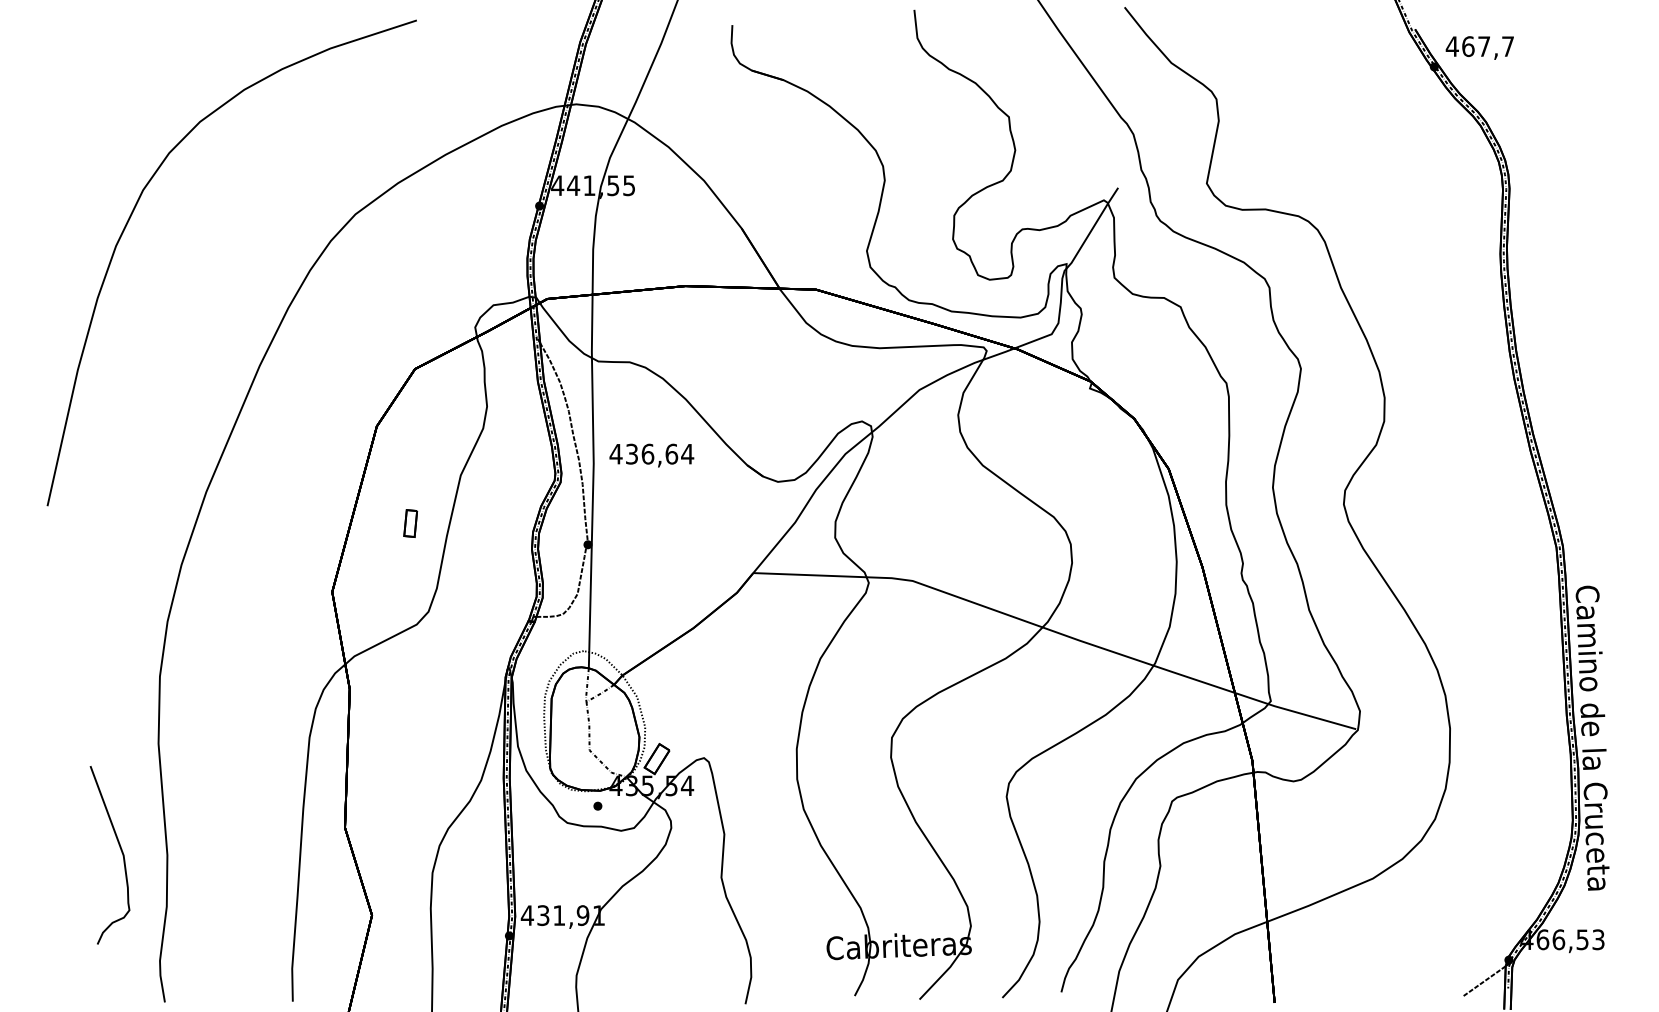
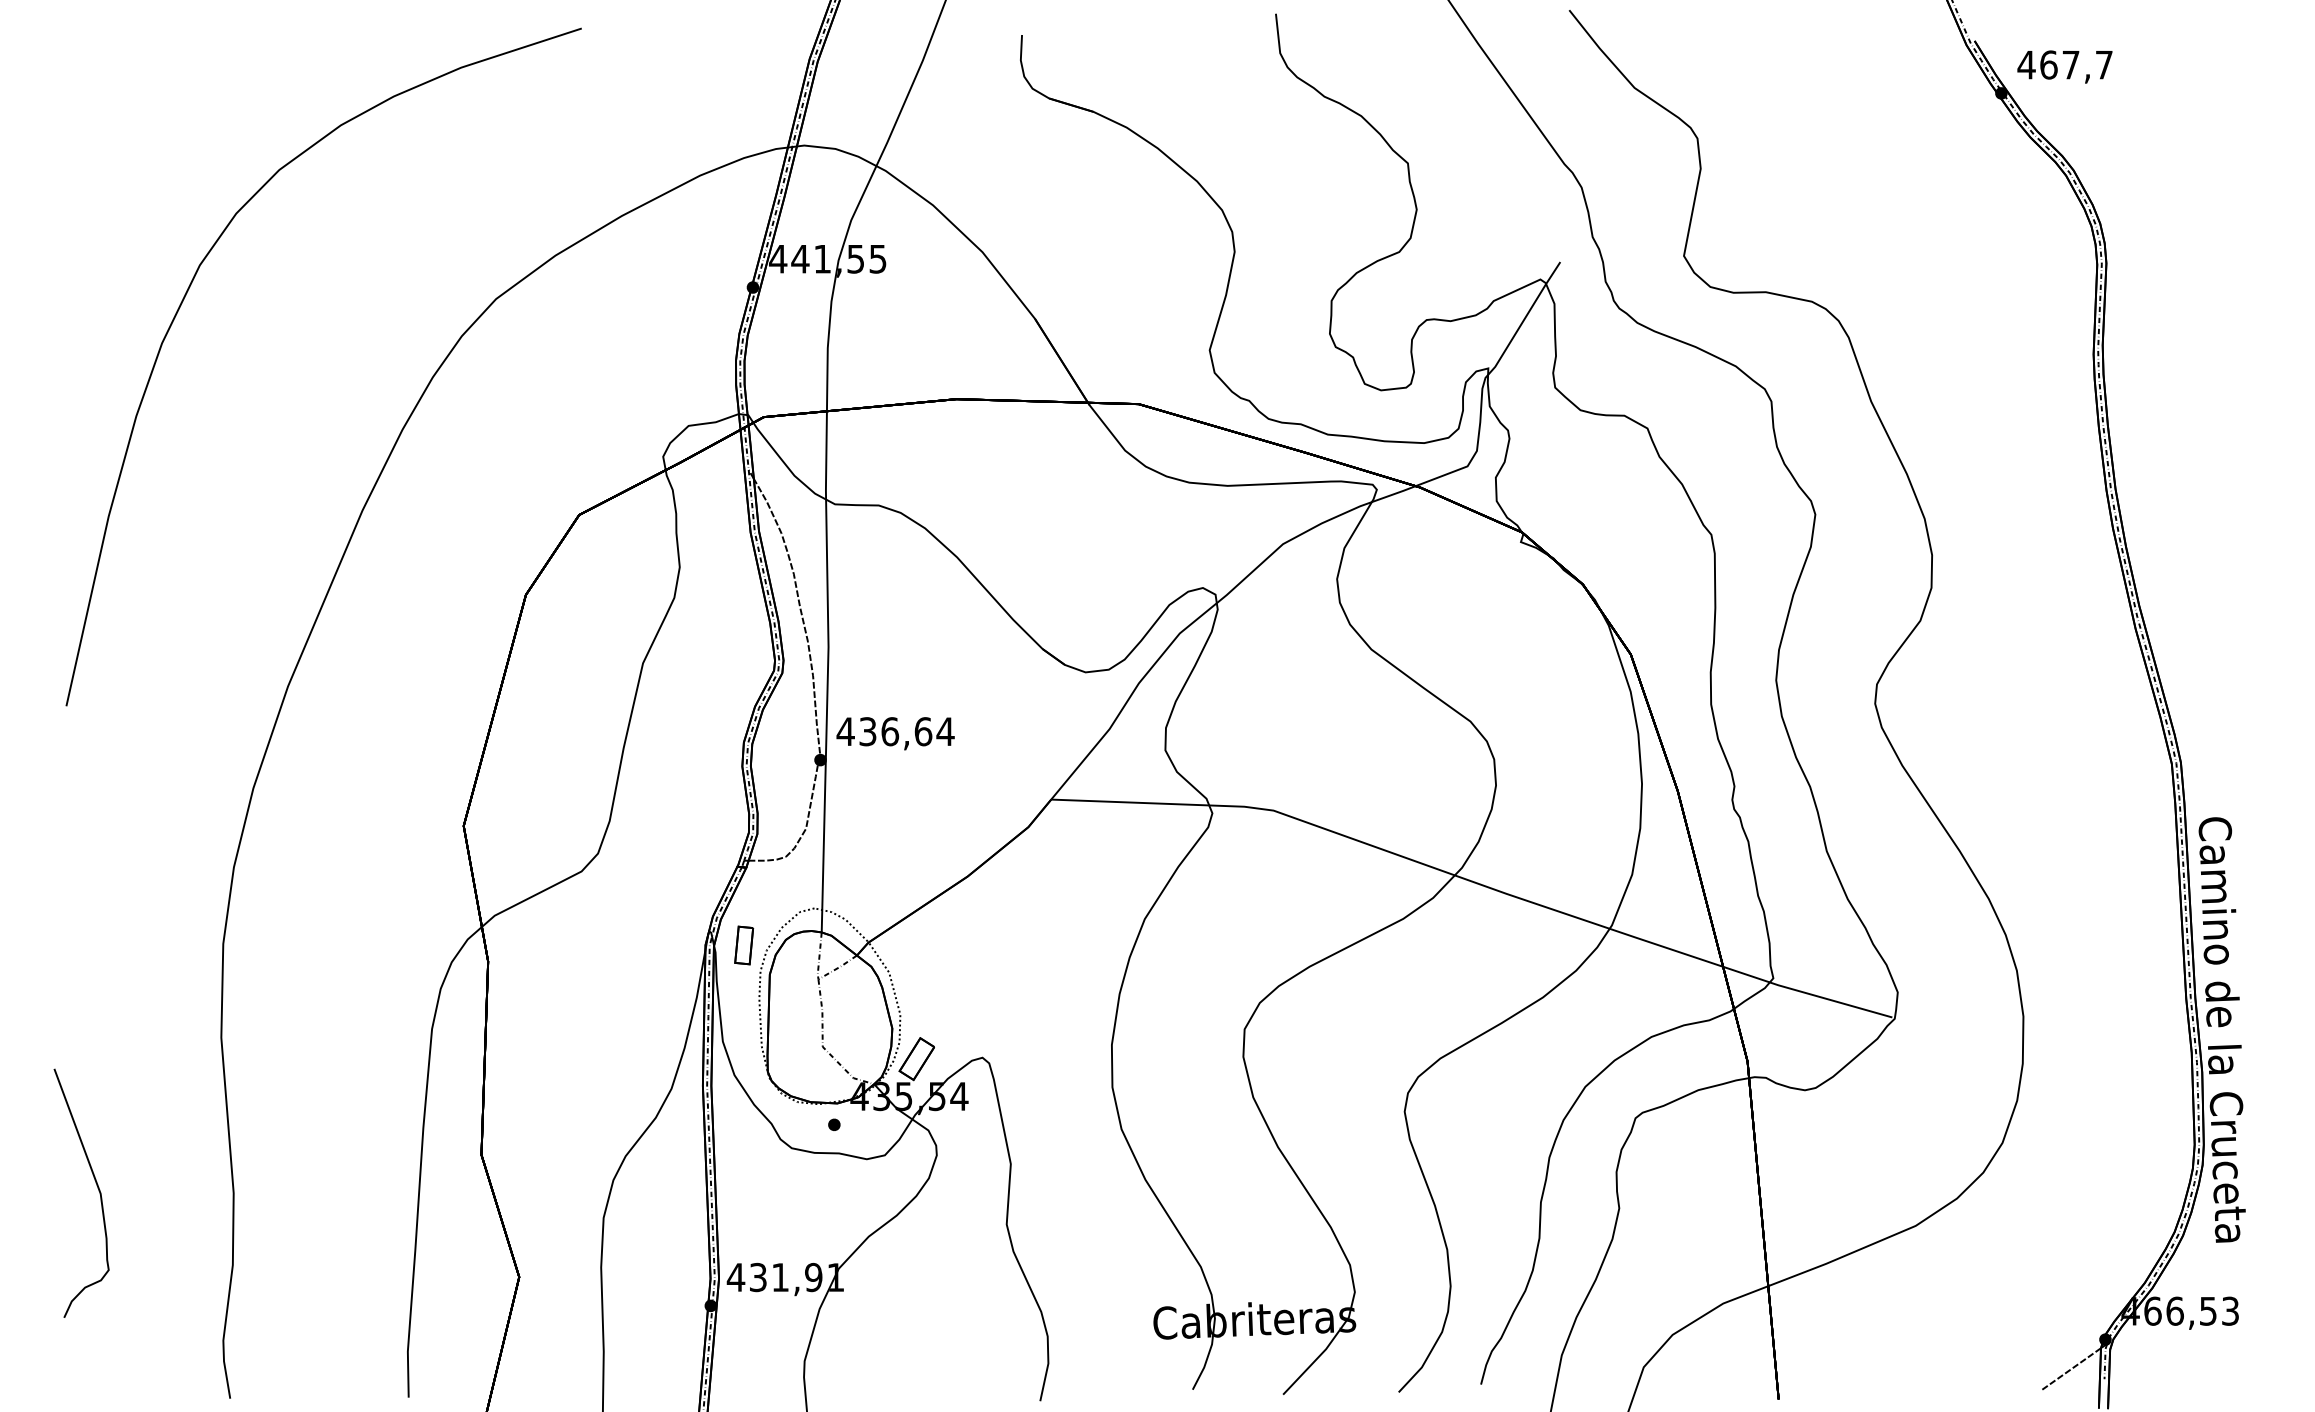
text: (651, 455) -> (895, 733), moved
part: (410, 523) -> (744, 945), moved
curve: (121, 851) -> (97, 1188), moved

